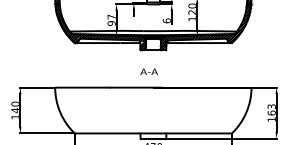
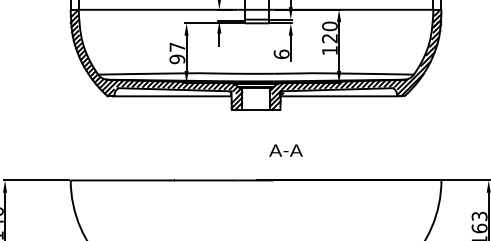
text: (148, 71) -> (284, 149), moved

